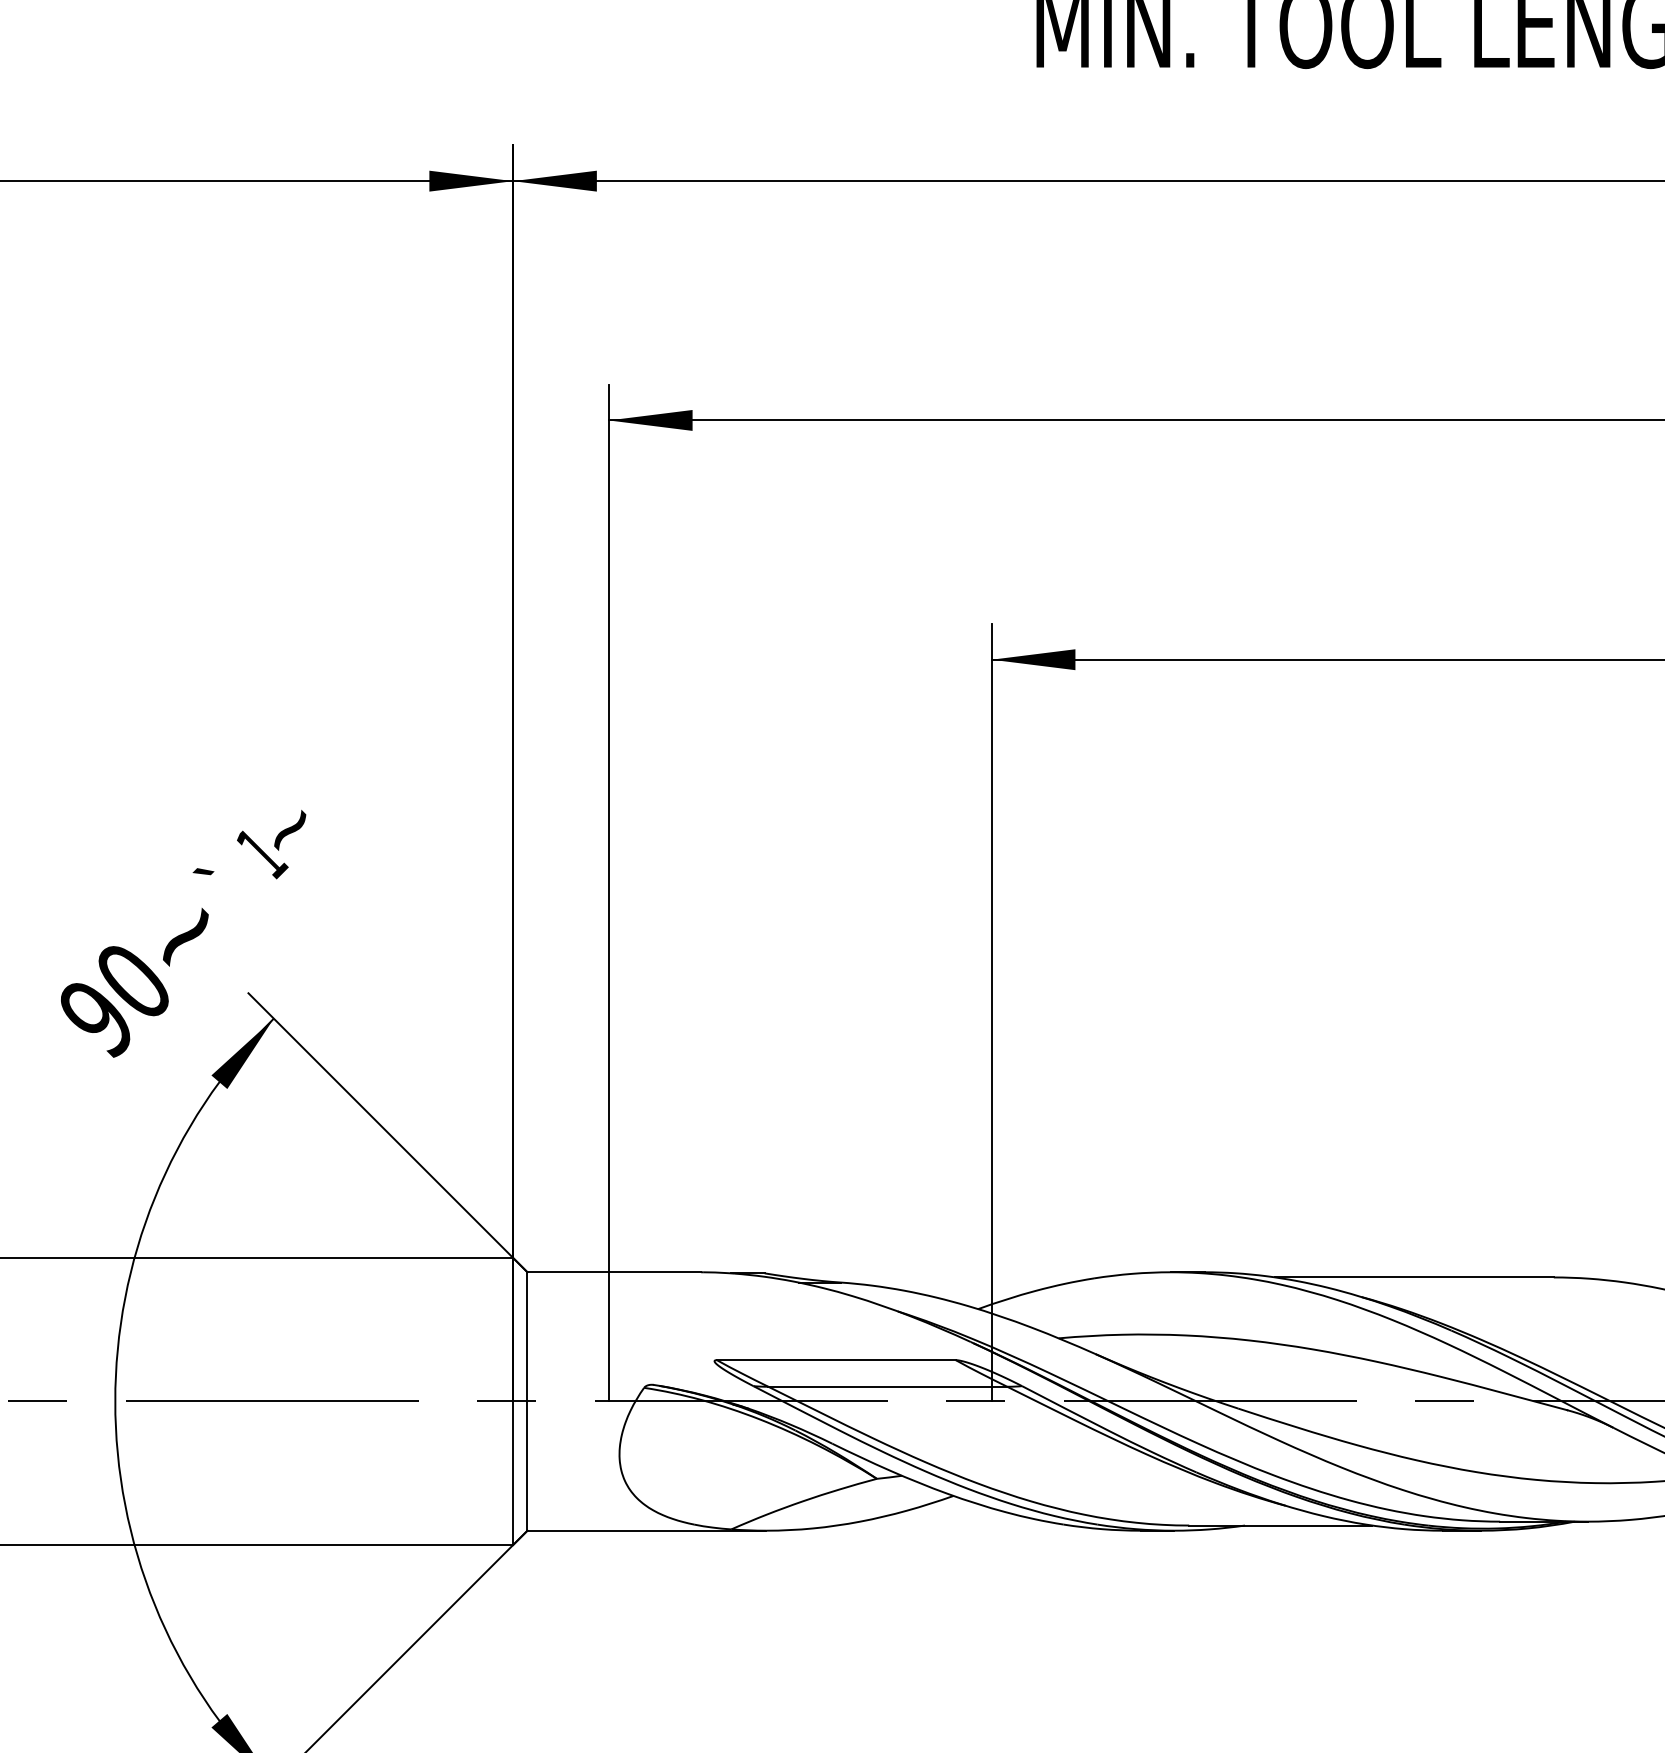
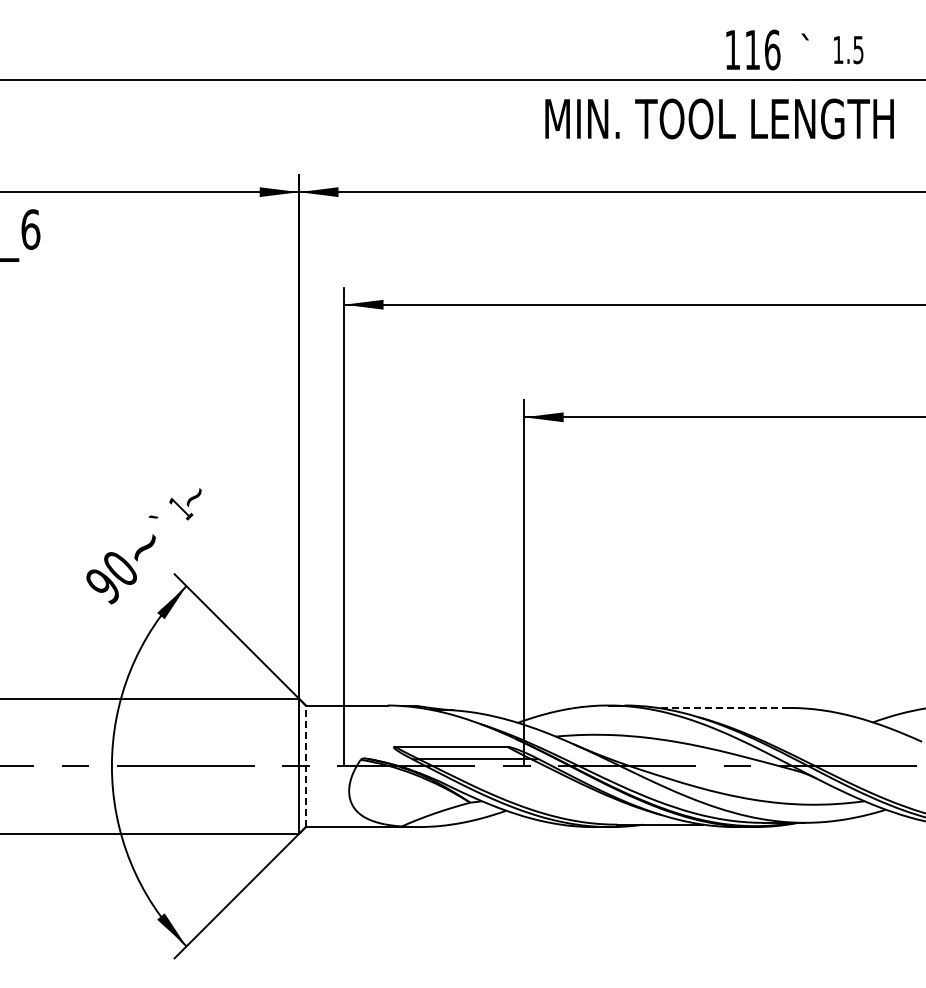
line: (1413, 1276) -> (722, 707), solid -> dashed
line: (526, 1401) -> (305, 766), solid -> dashed

